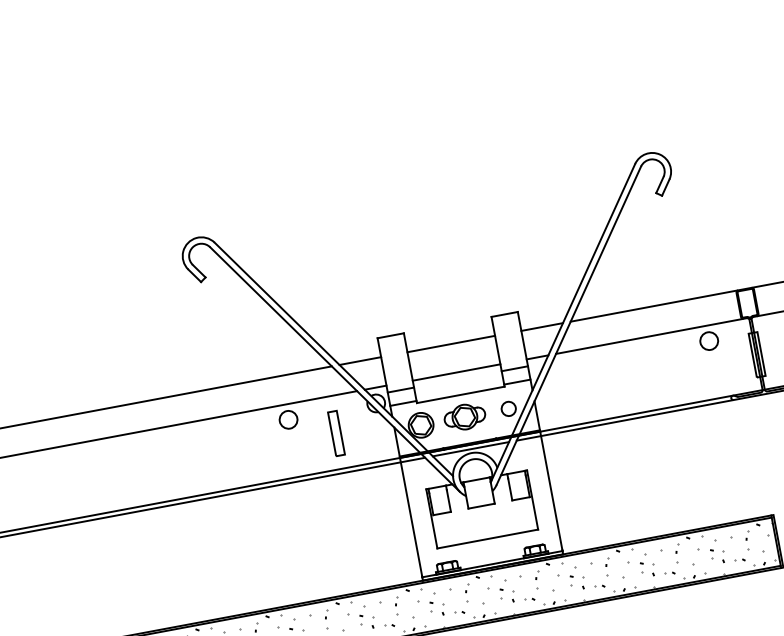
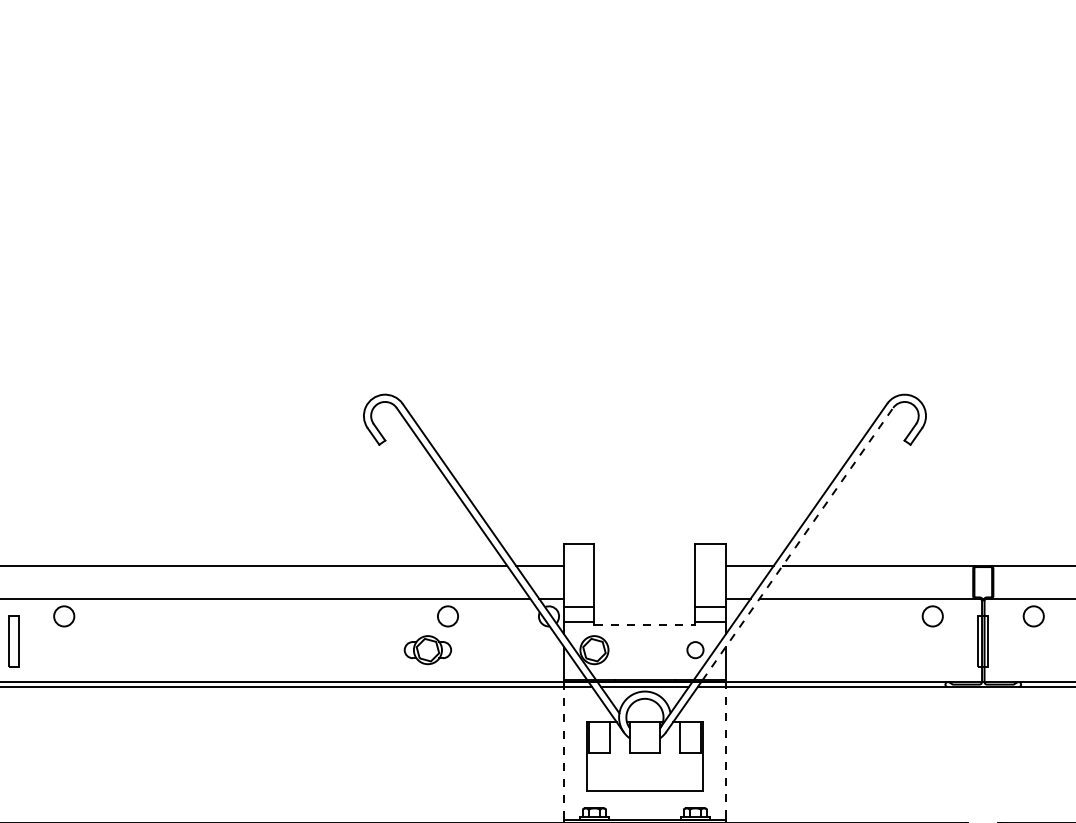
line: (580, 299) -> (798, 543), solid -> dashed
line: (450, 343) -> (644, 565), removed
line: (456, 372) -> (644, 598), removed
line: (461, 394) -> (645, 624), solid -> dashed
part: (464, 417) -> (427, 650), moved
part: (336, 433) -> (498, 641), removed
line: (550, 490) -> (725, 749), solid -> dashed
line: (411, 517) -> (564, 750), solid -> dashed

